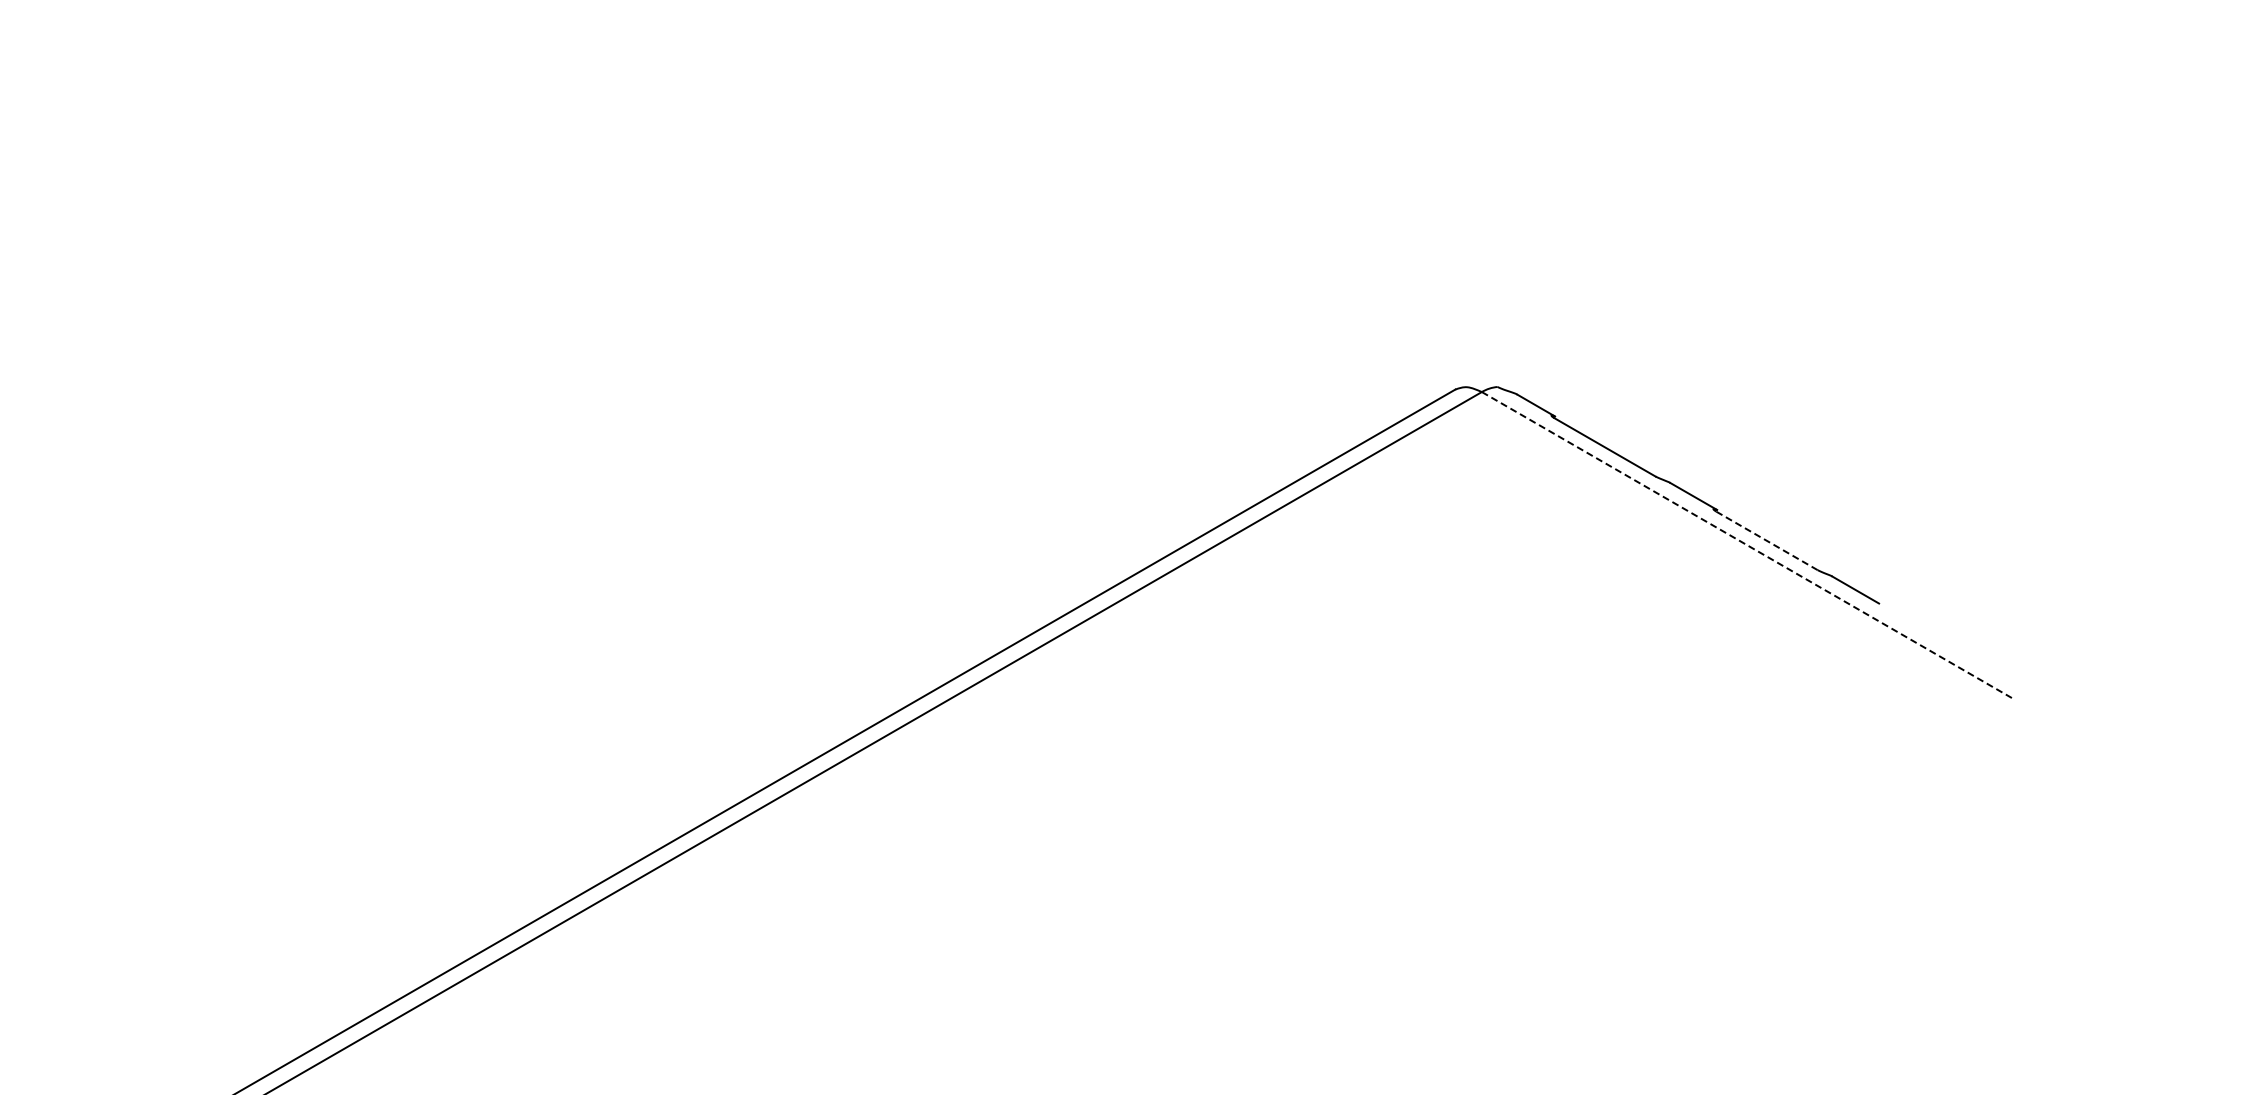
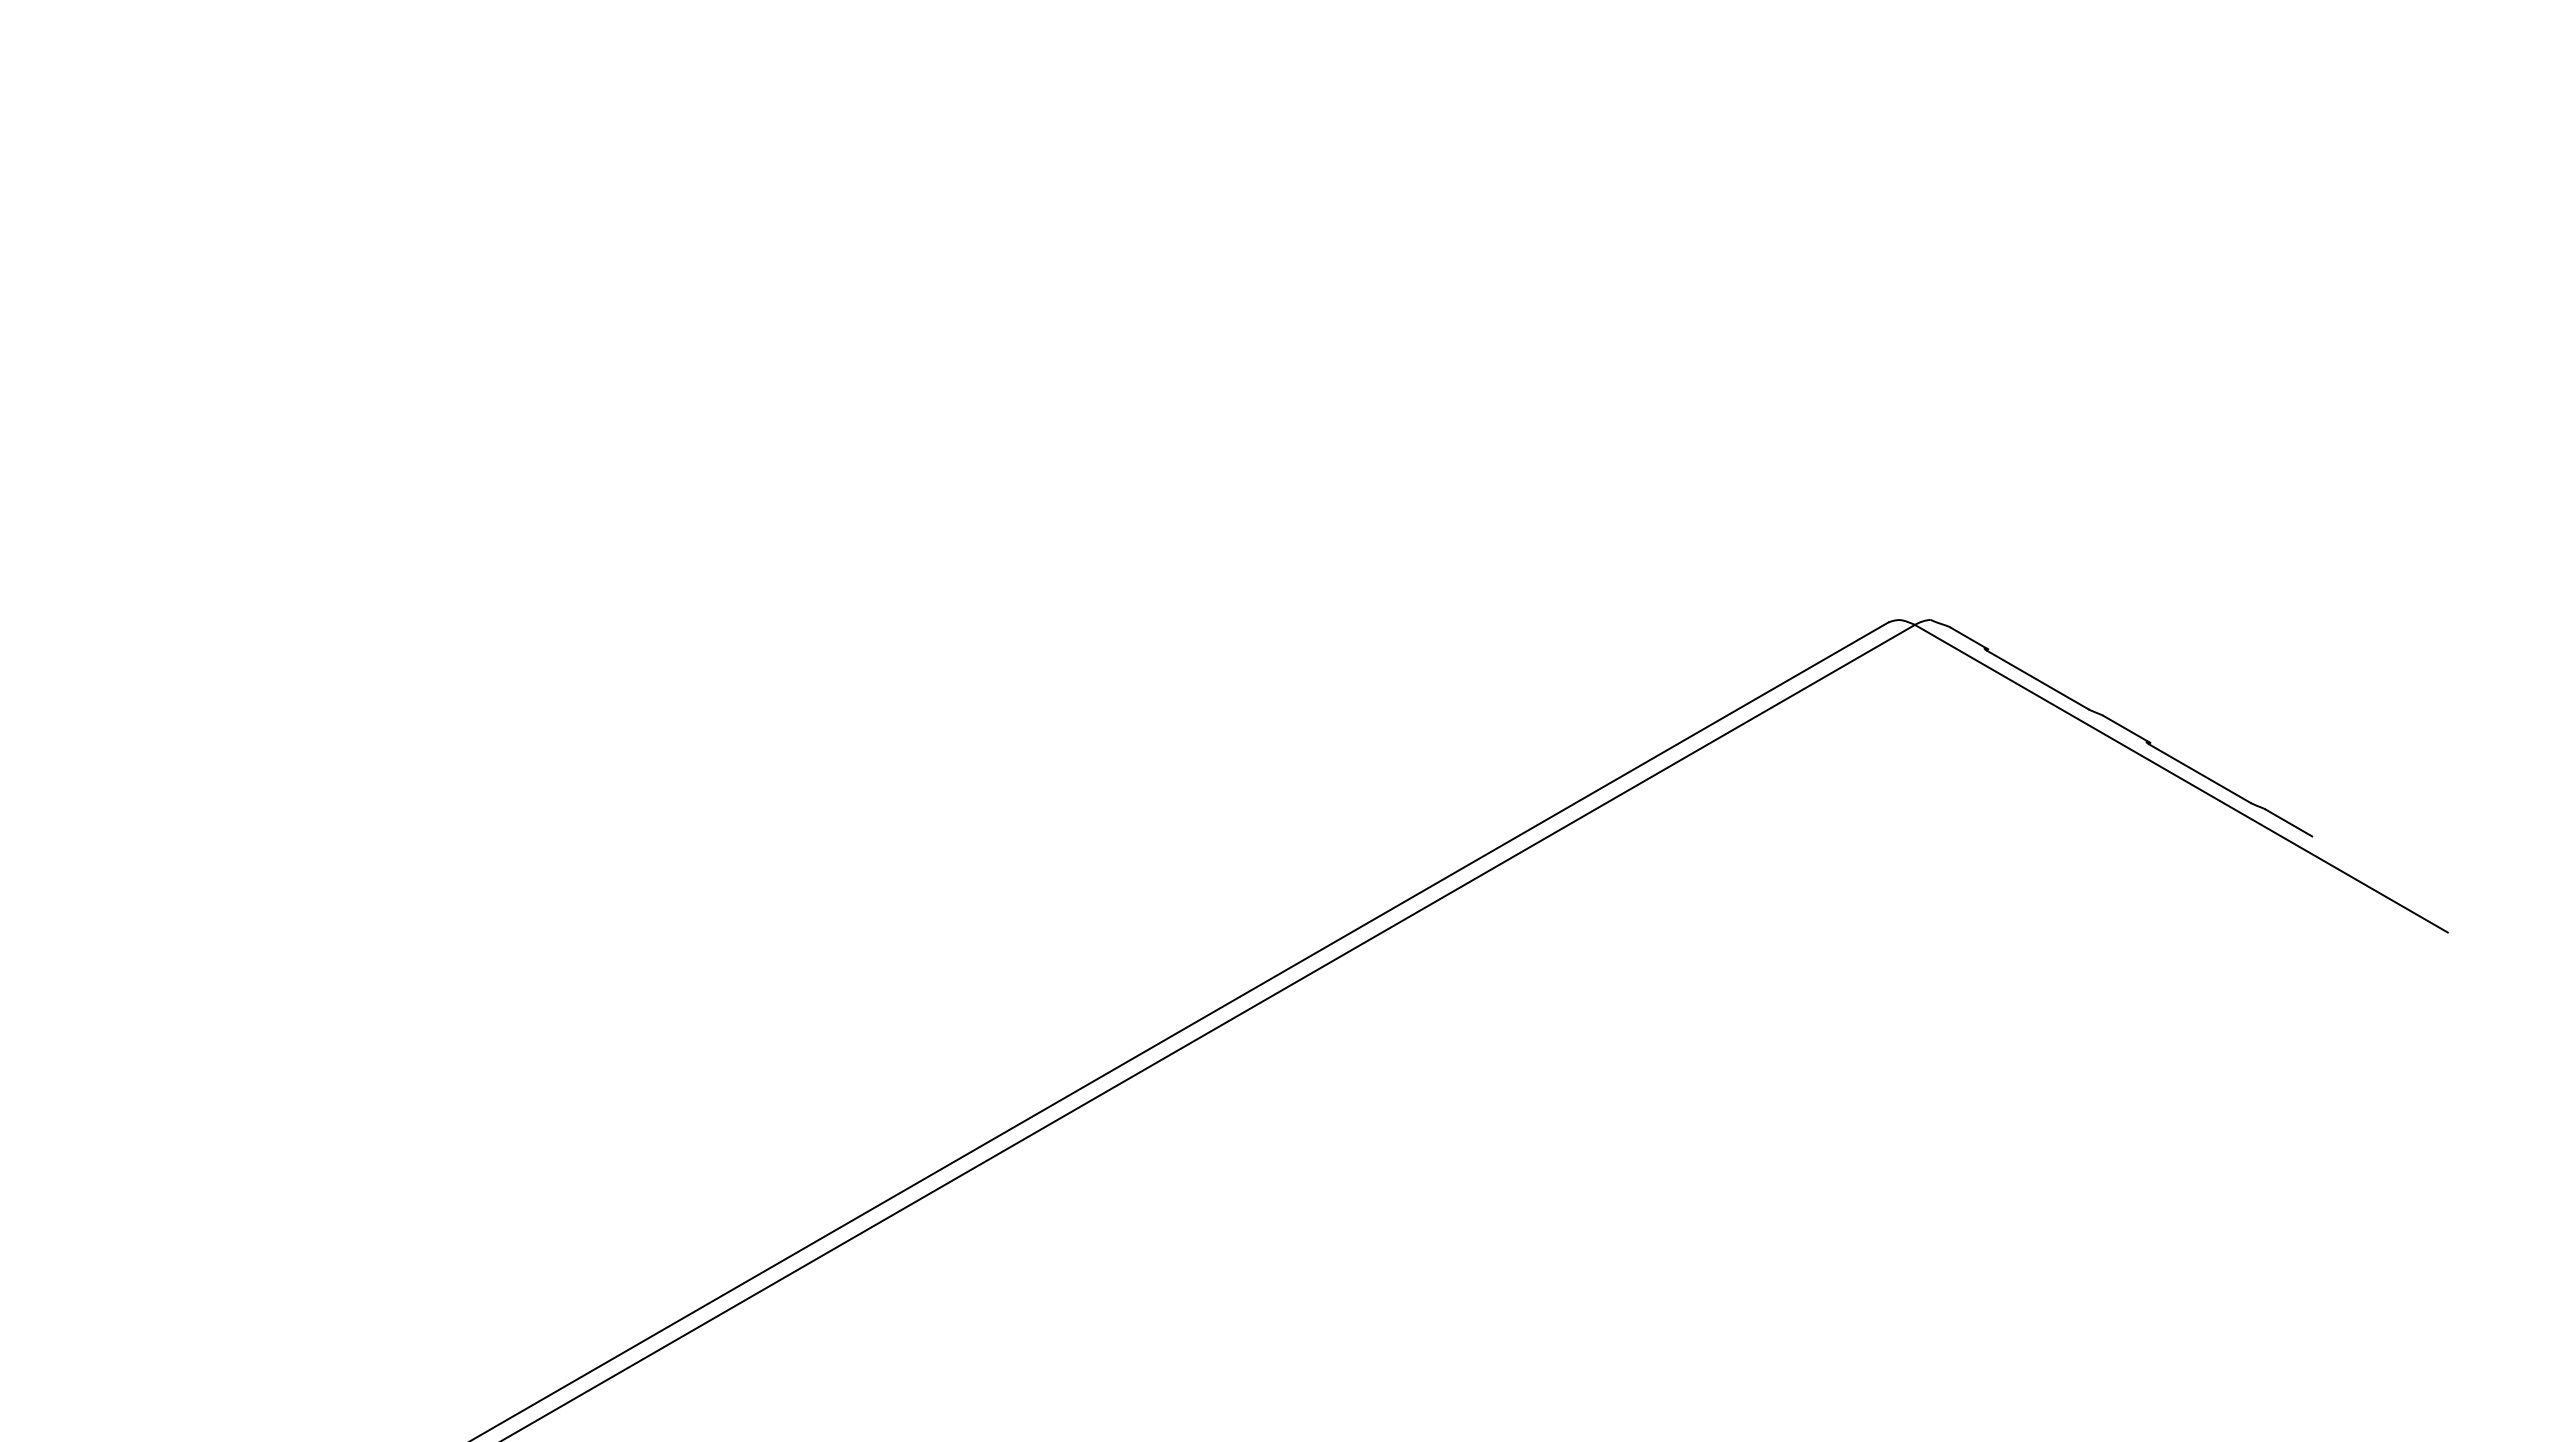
line: (1767, 541) -> (2200, 774), dashed -> solid
line: (1748, 545) -> (2181, 778), dashed -> solid

